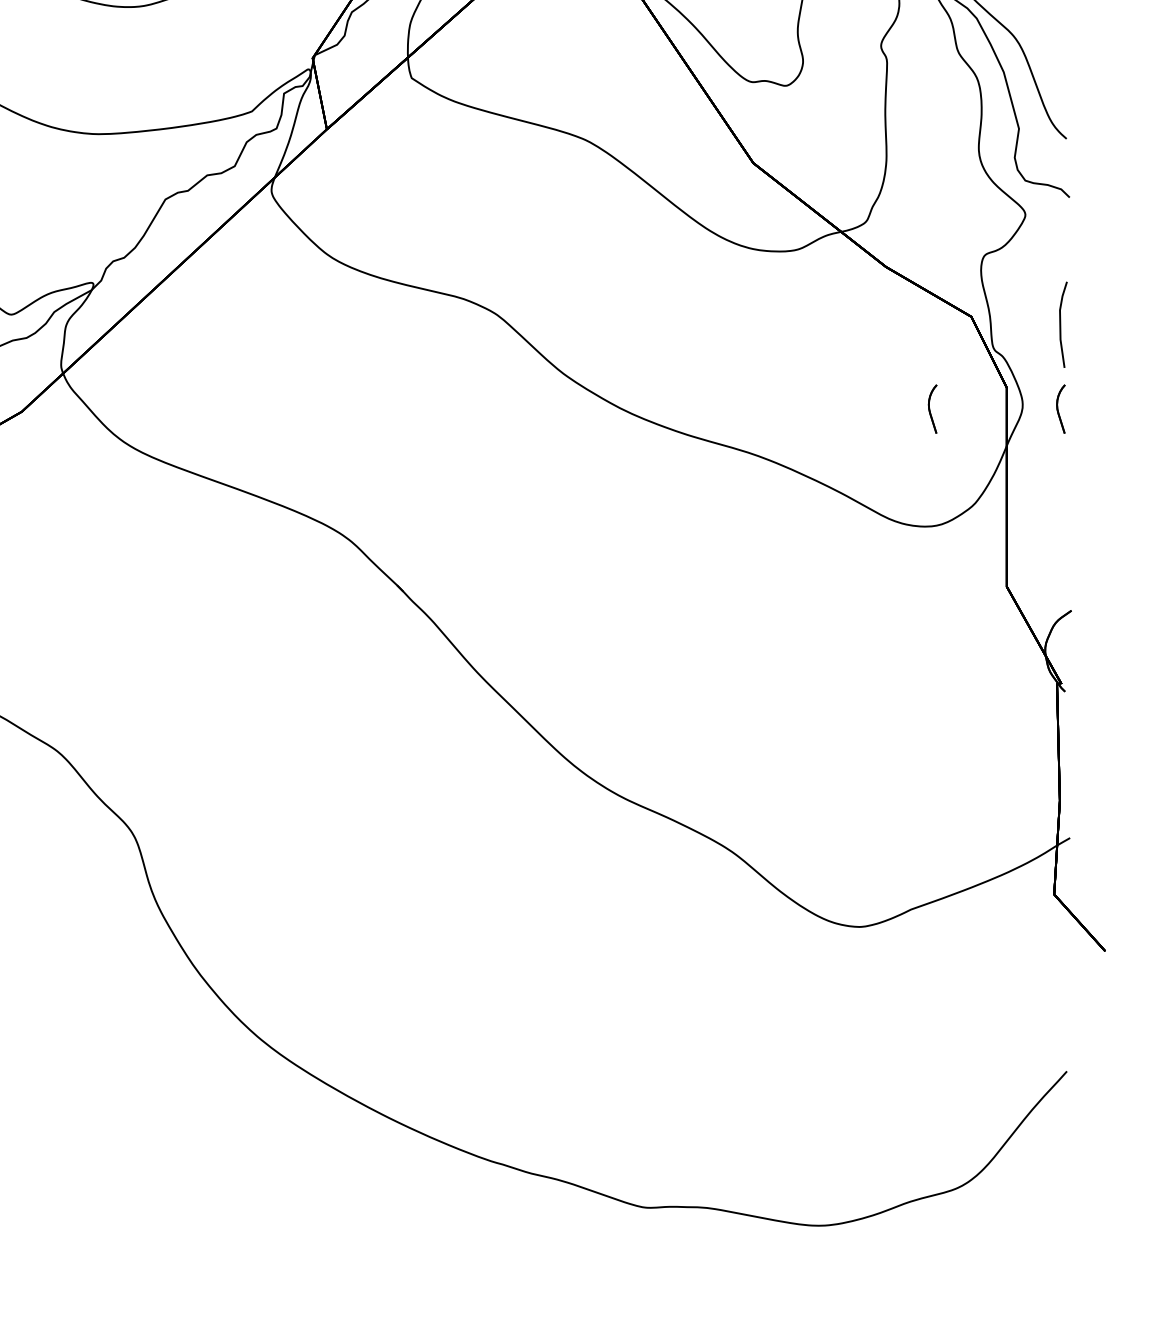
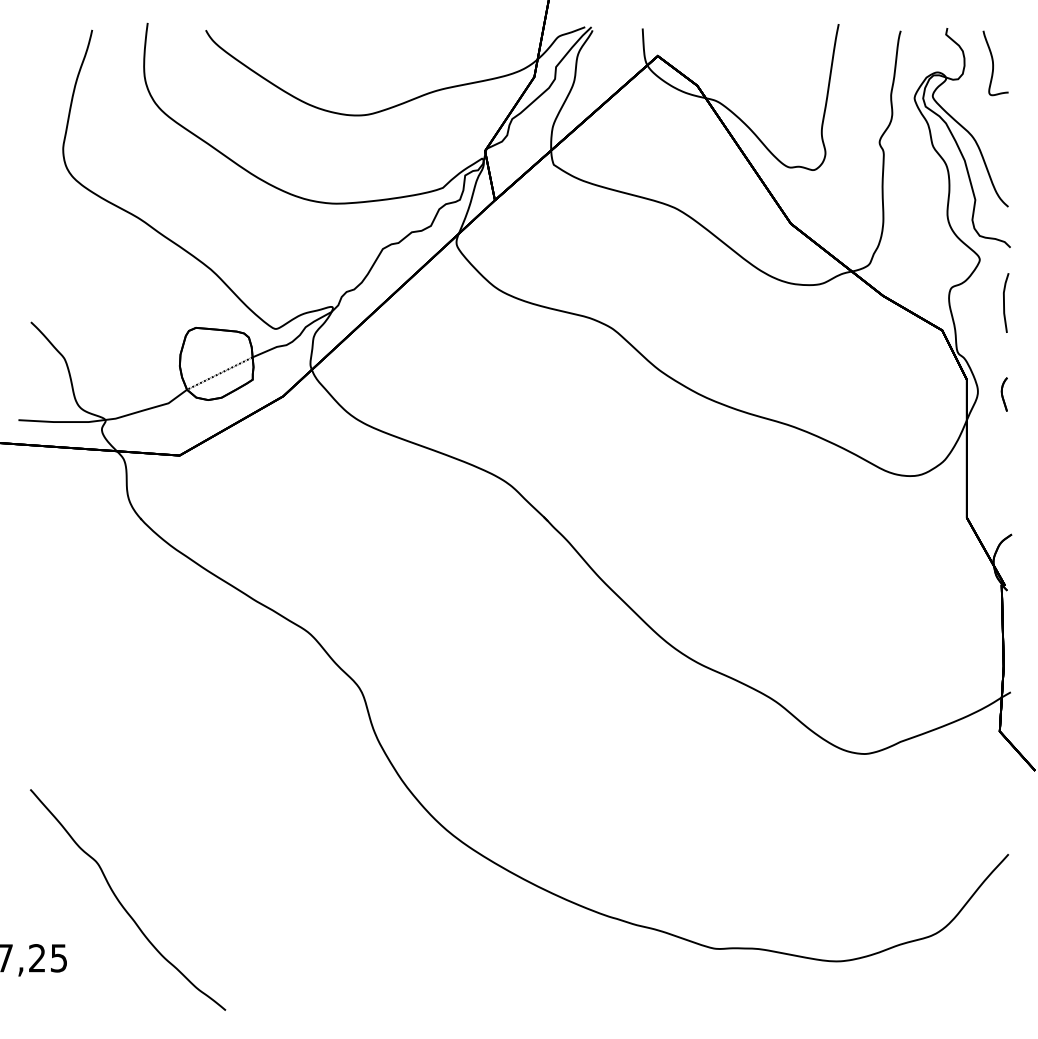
curve: (1060, 324) -> (1004, 302), moved
part: (931, 409) -> (914, 394), removed

